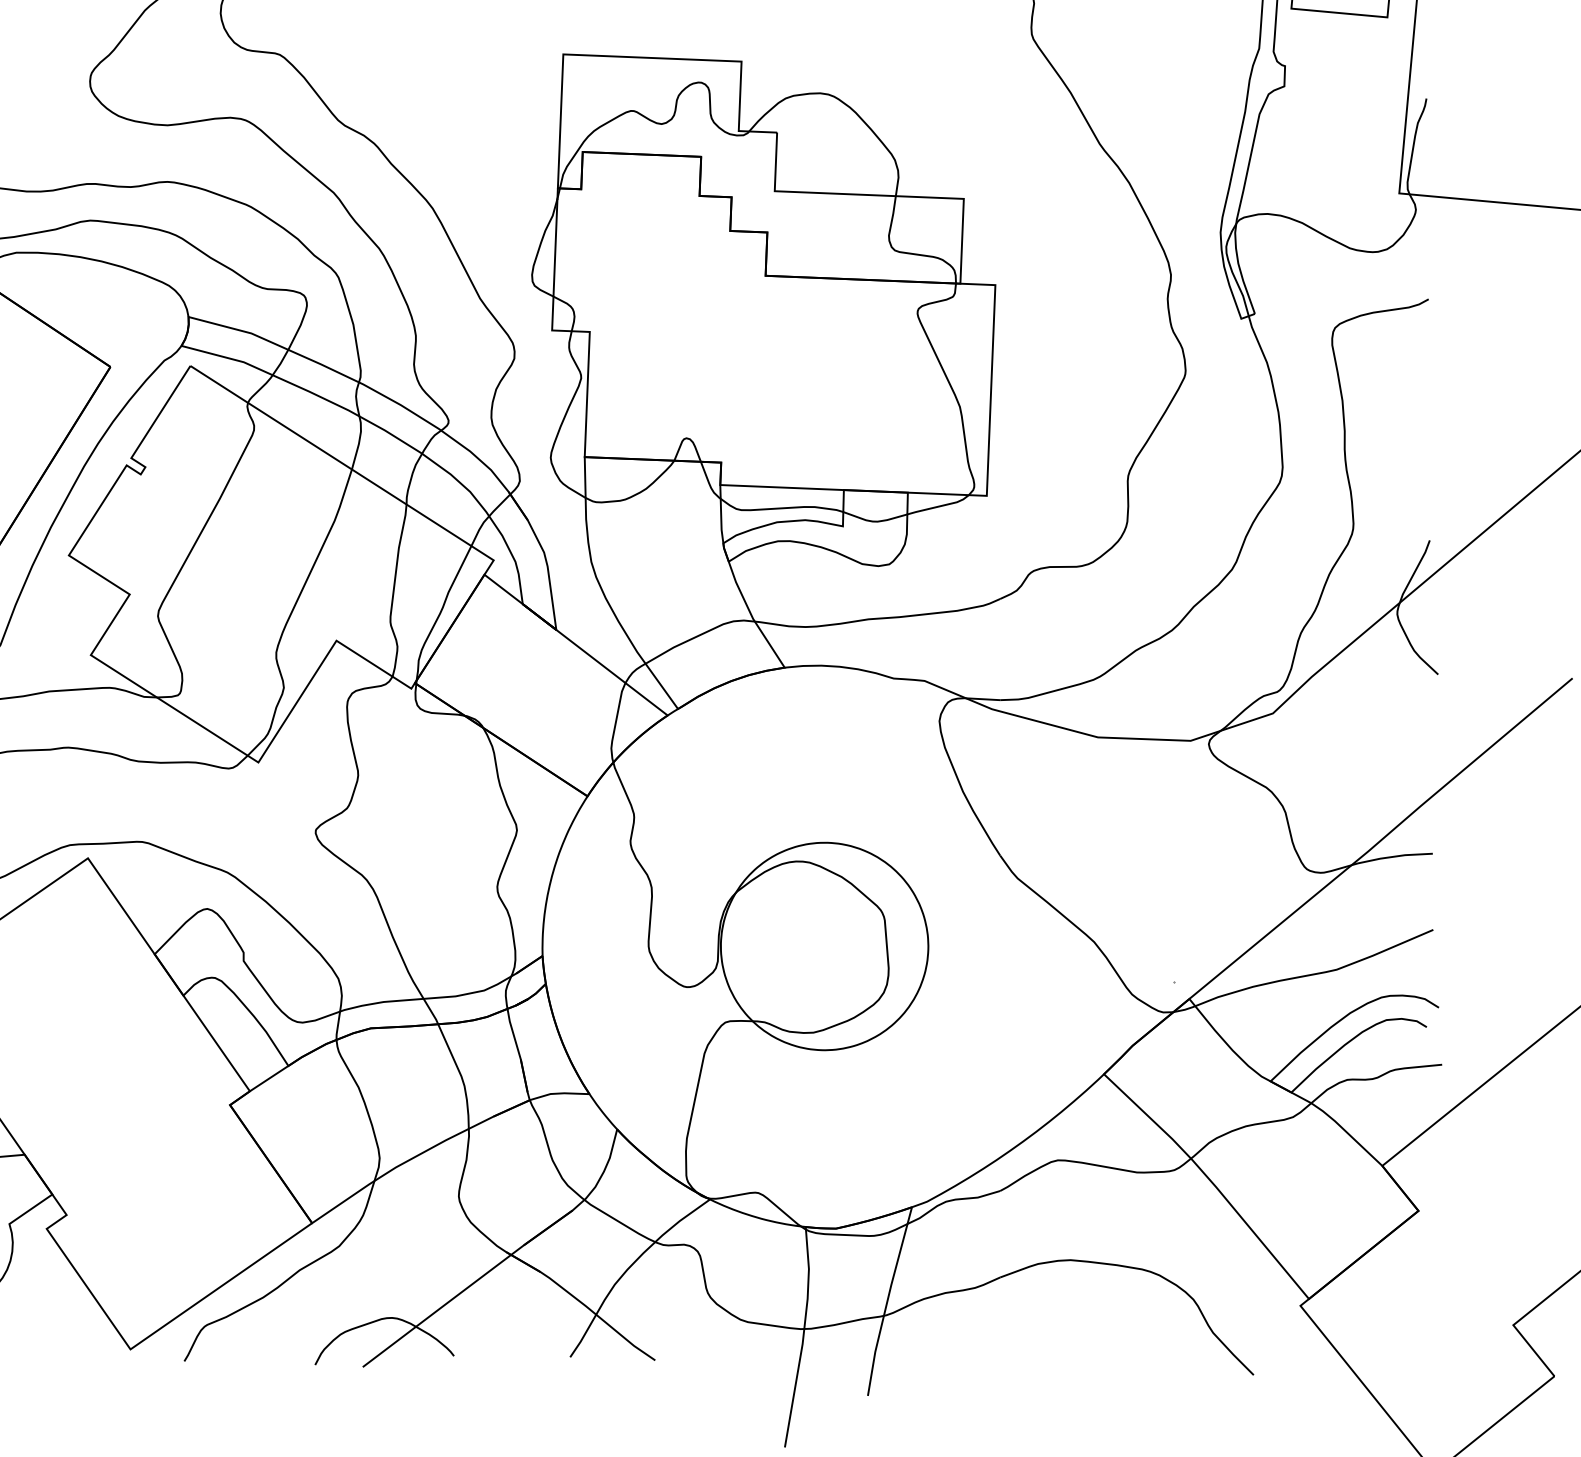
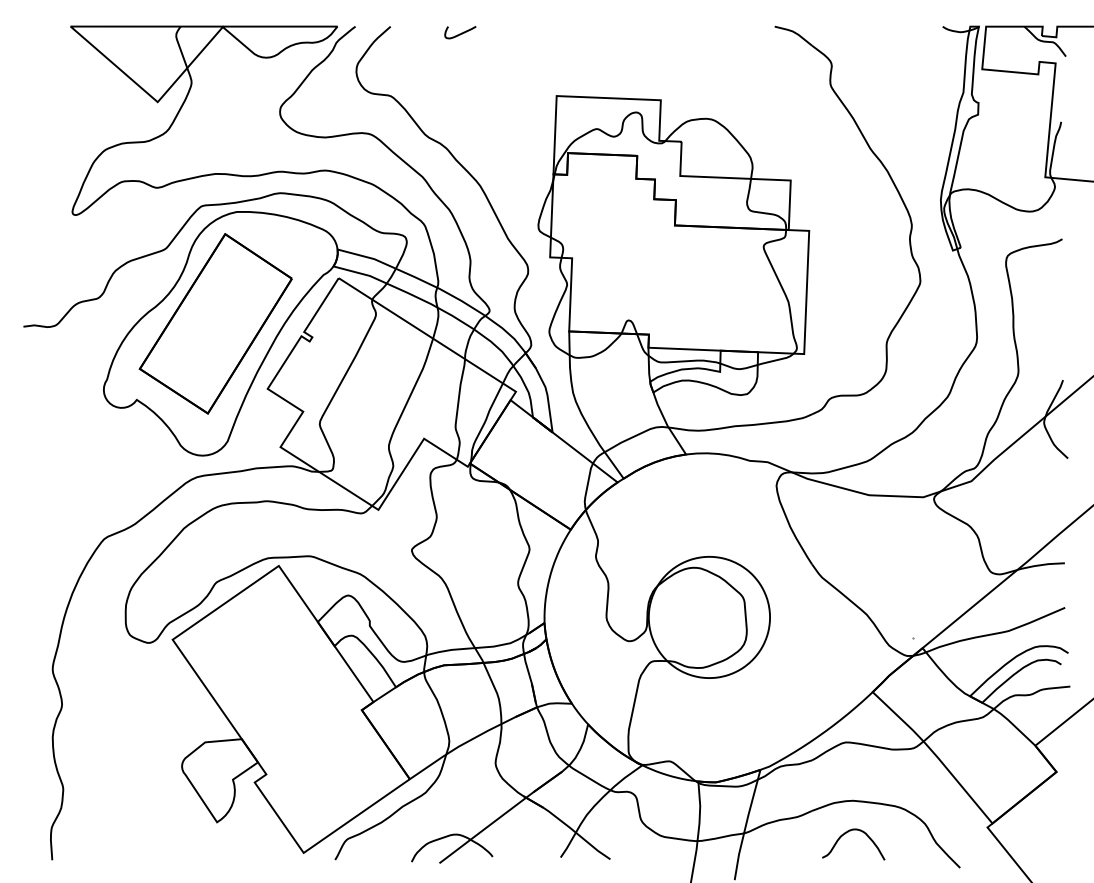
curve: (1057, 1317) -> (845, 834), added

